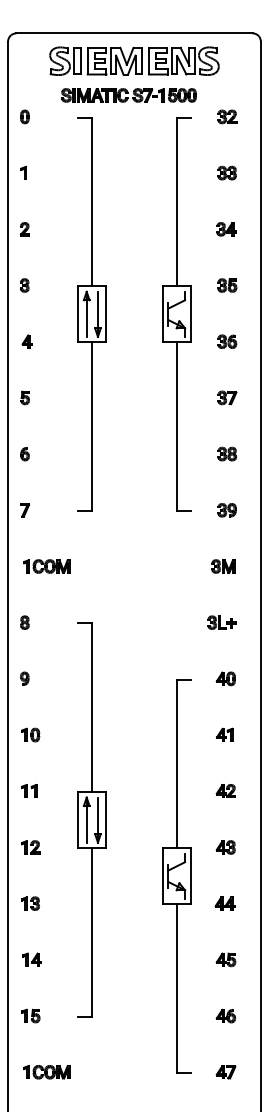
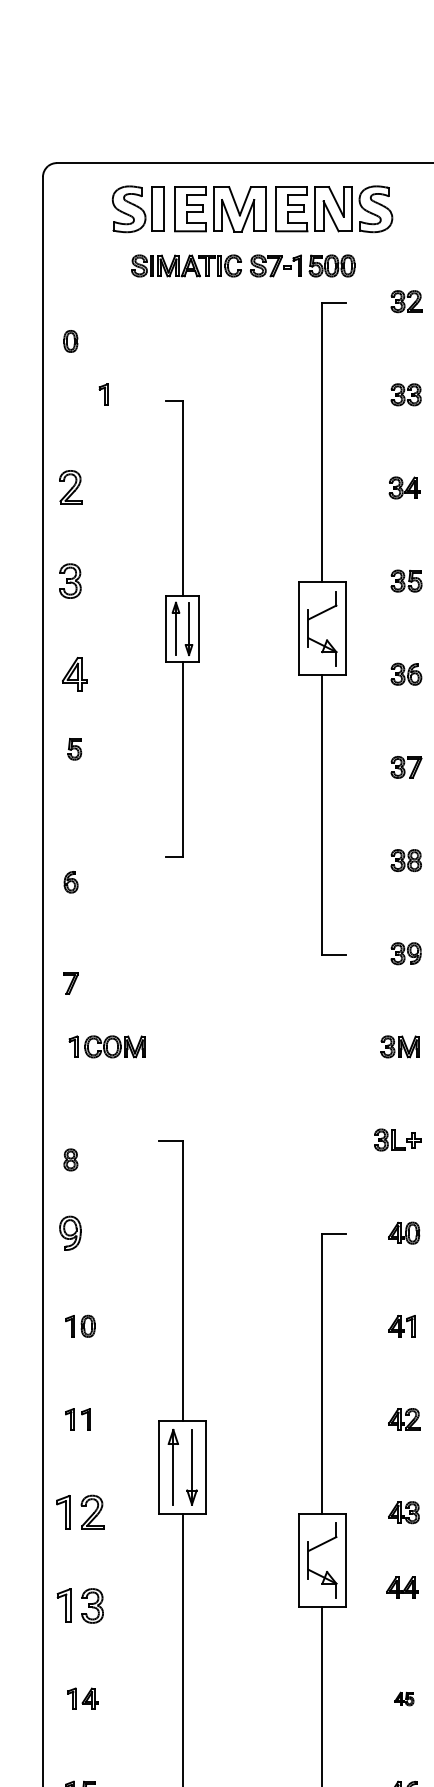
part: (24, 116) -> (70, 340), moved
part: (23, 172) -> (103, 393), moved
part: (24, 229) -> (70, 488), size x1.6
part: (24, 285) -> (70, 581), size x1.6
part: (91, 314) -> (181, 629), size x0.7
part: (26, 341) -> (73, 673), size x1.6
part: (24, 397) -> (73, 748), moved
part: (24, 454) -> (70, 882), moved
part: (25, 510) -> (71, 983), moved
part: (24, 622) -> (70, 1159), moved
part: (24, 678) -> (70, 1232), size x1.6
part: (30, 847) -> (80, 1512), size x1.6
part: (30, 903) -> (80, 1605), size x1.6
part: (224, 903) -> (401, 1587), moved
part: (225, 959) -> (403, 1698), size x0.6

